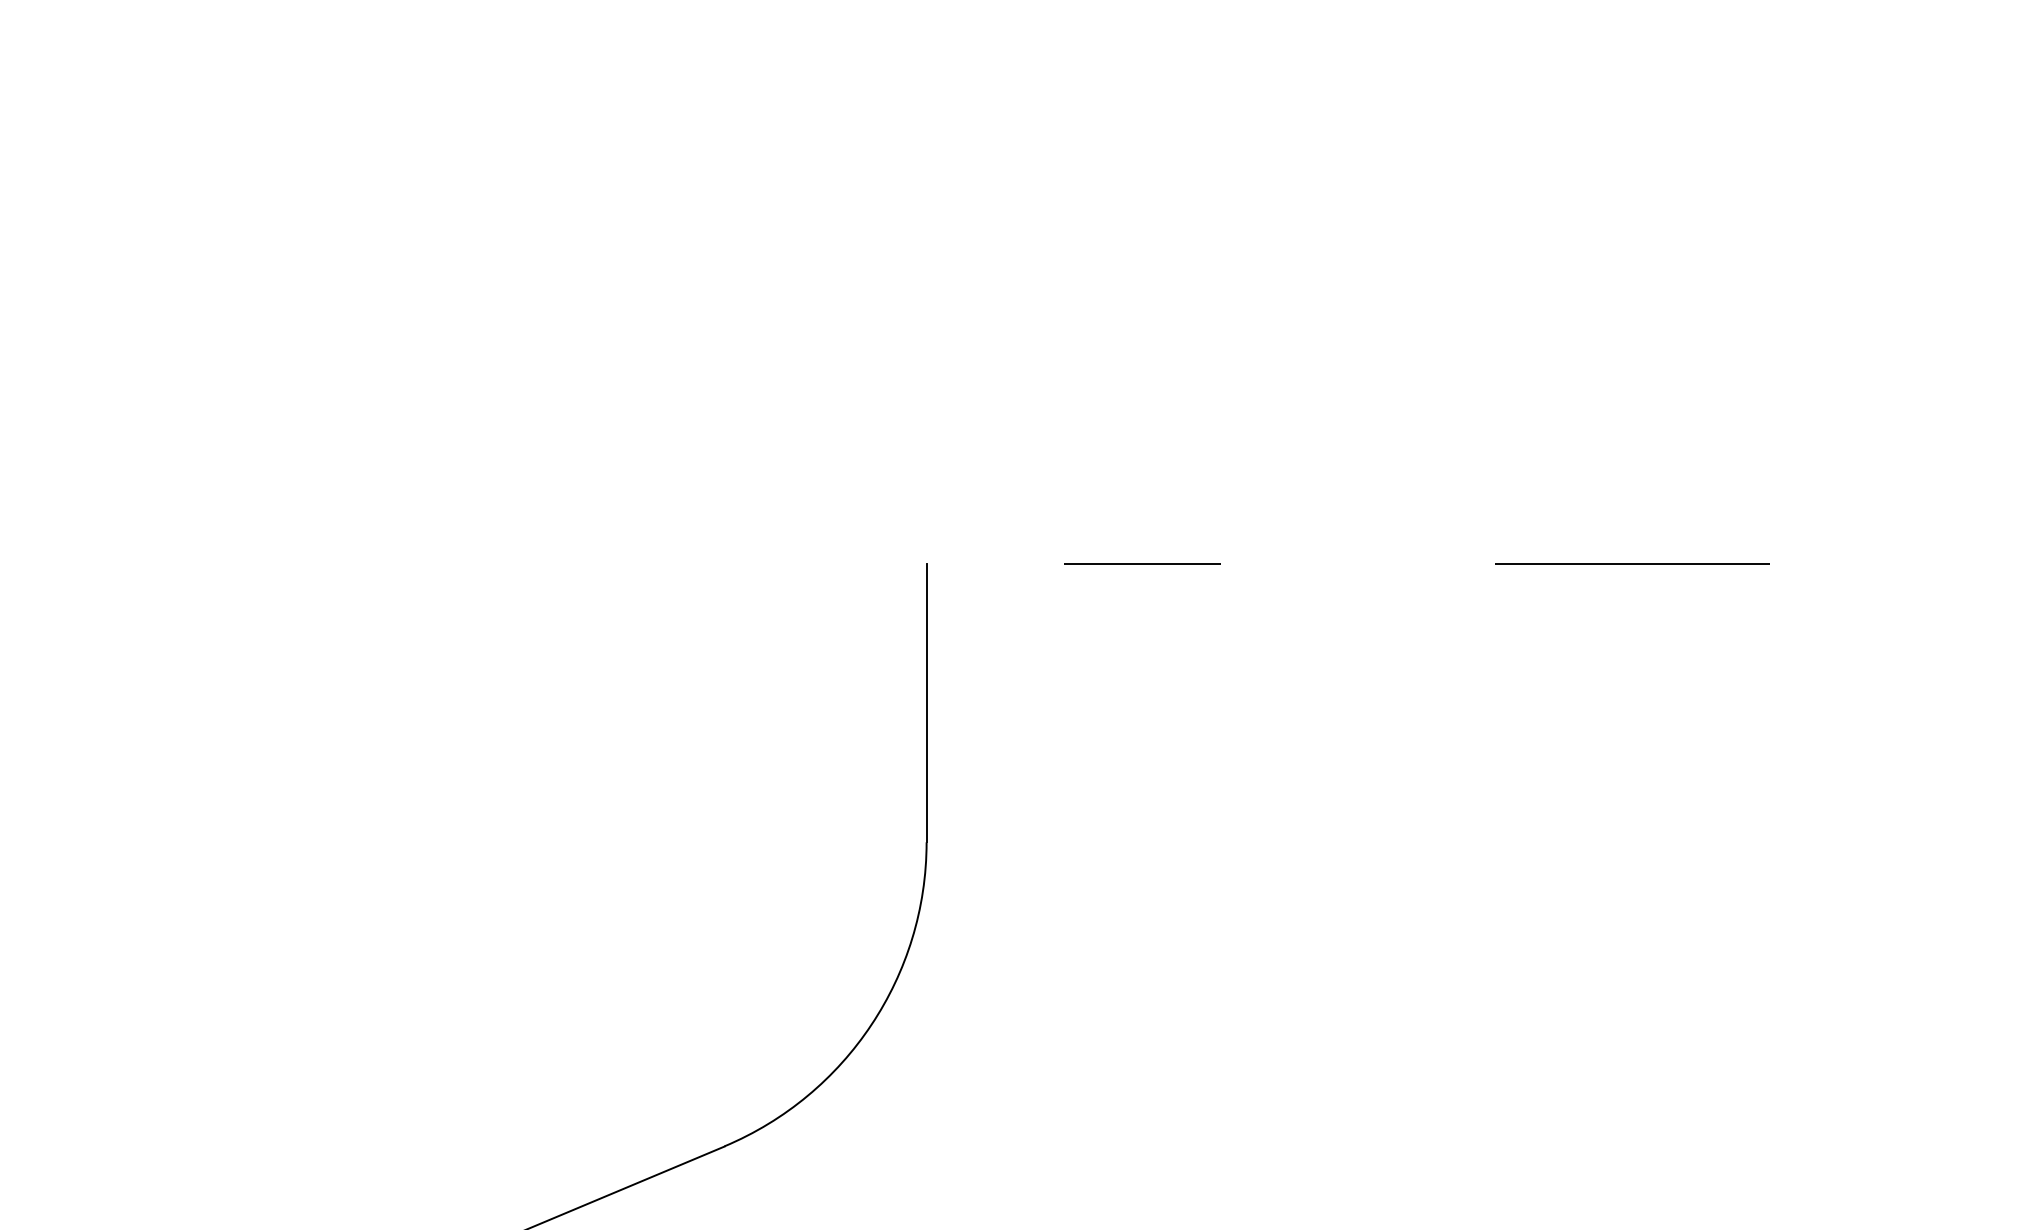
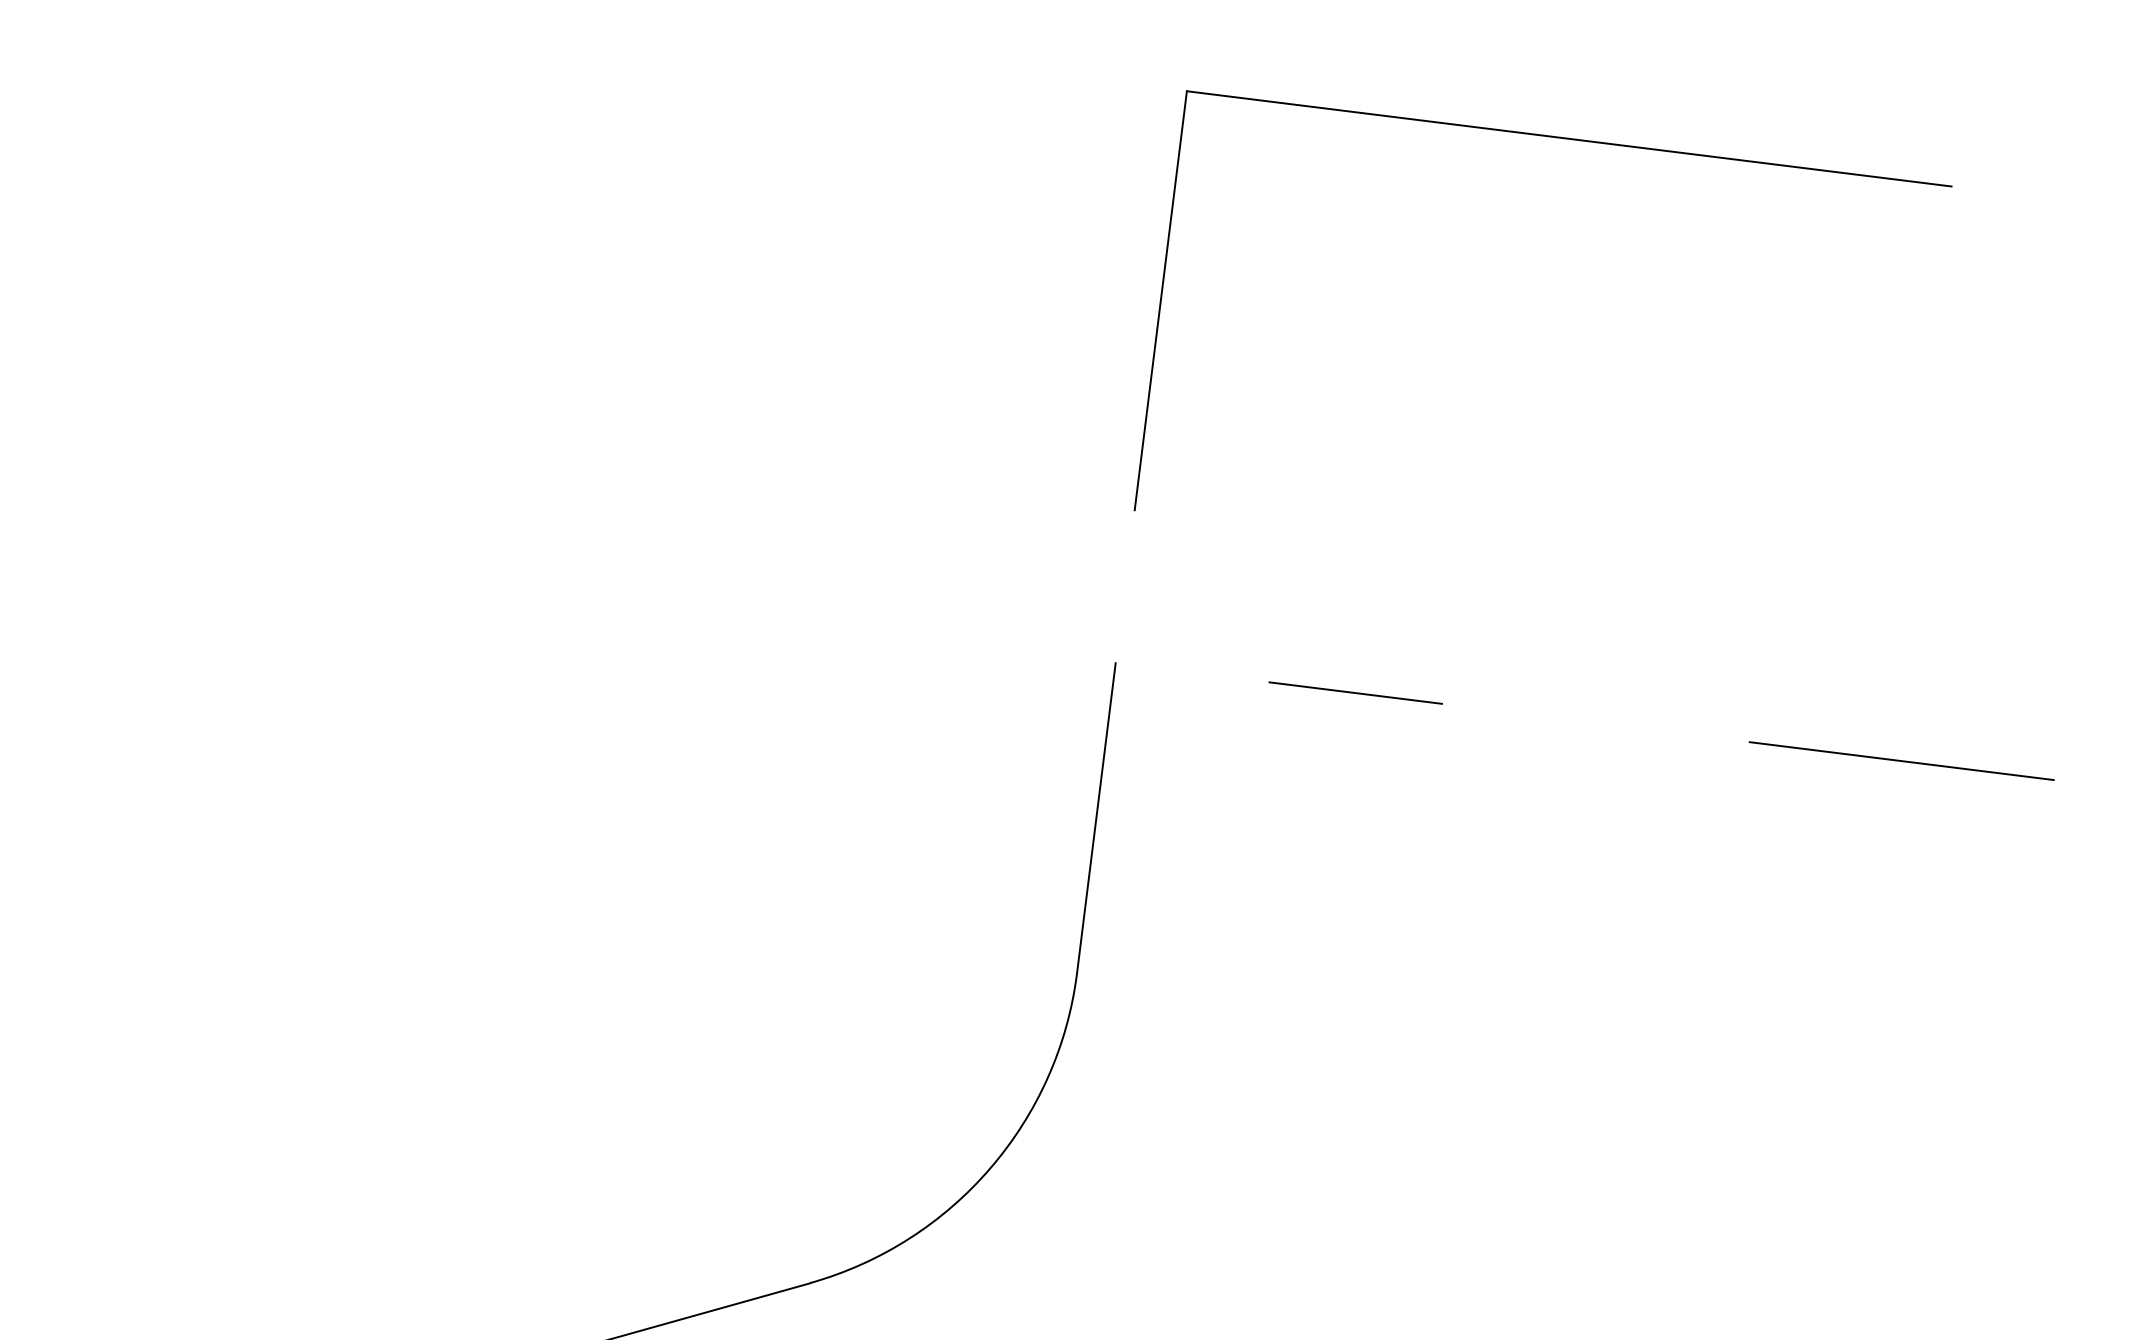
part: (1270, 50) -> (1569, 139), added

